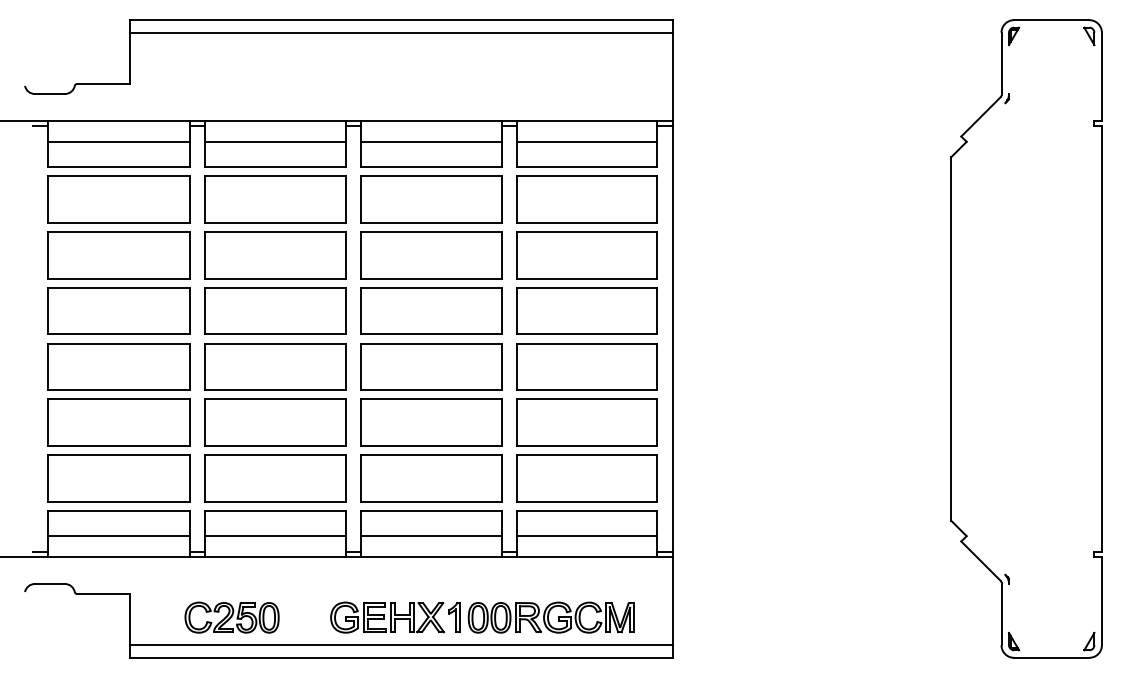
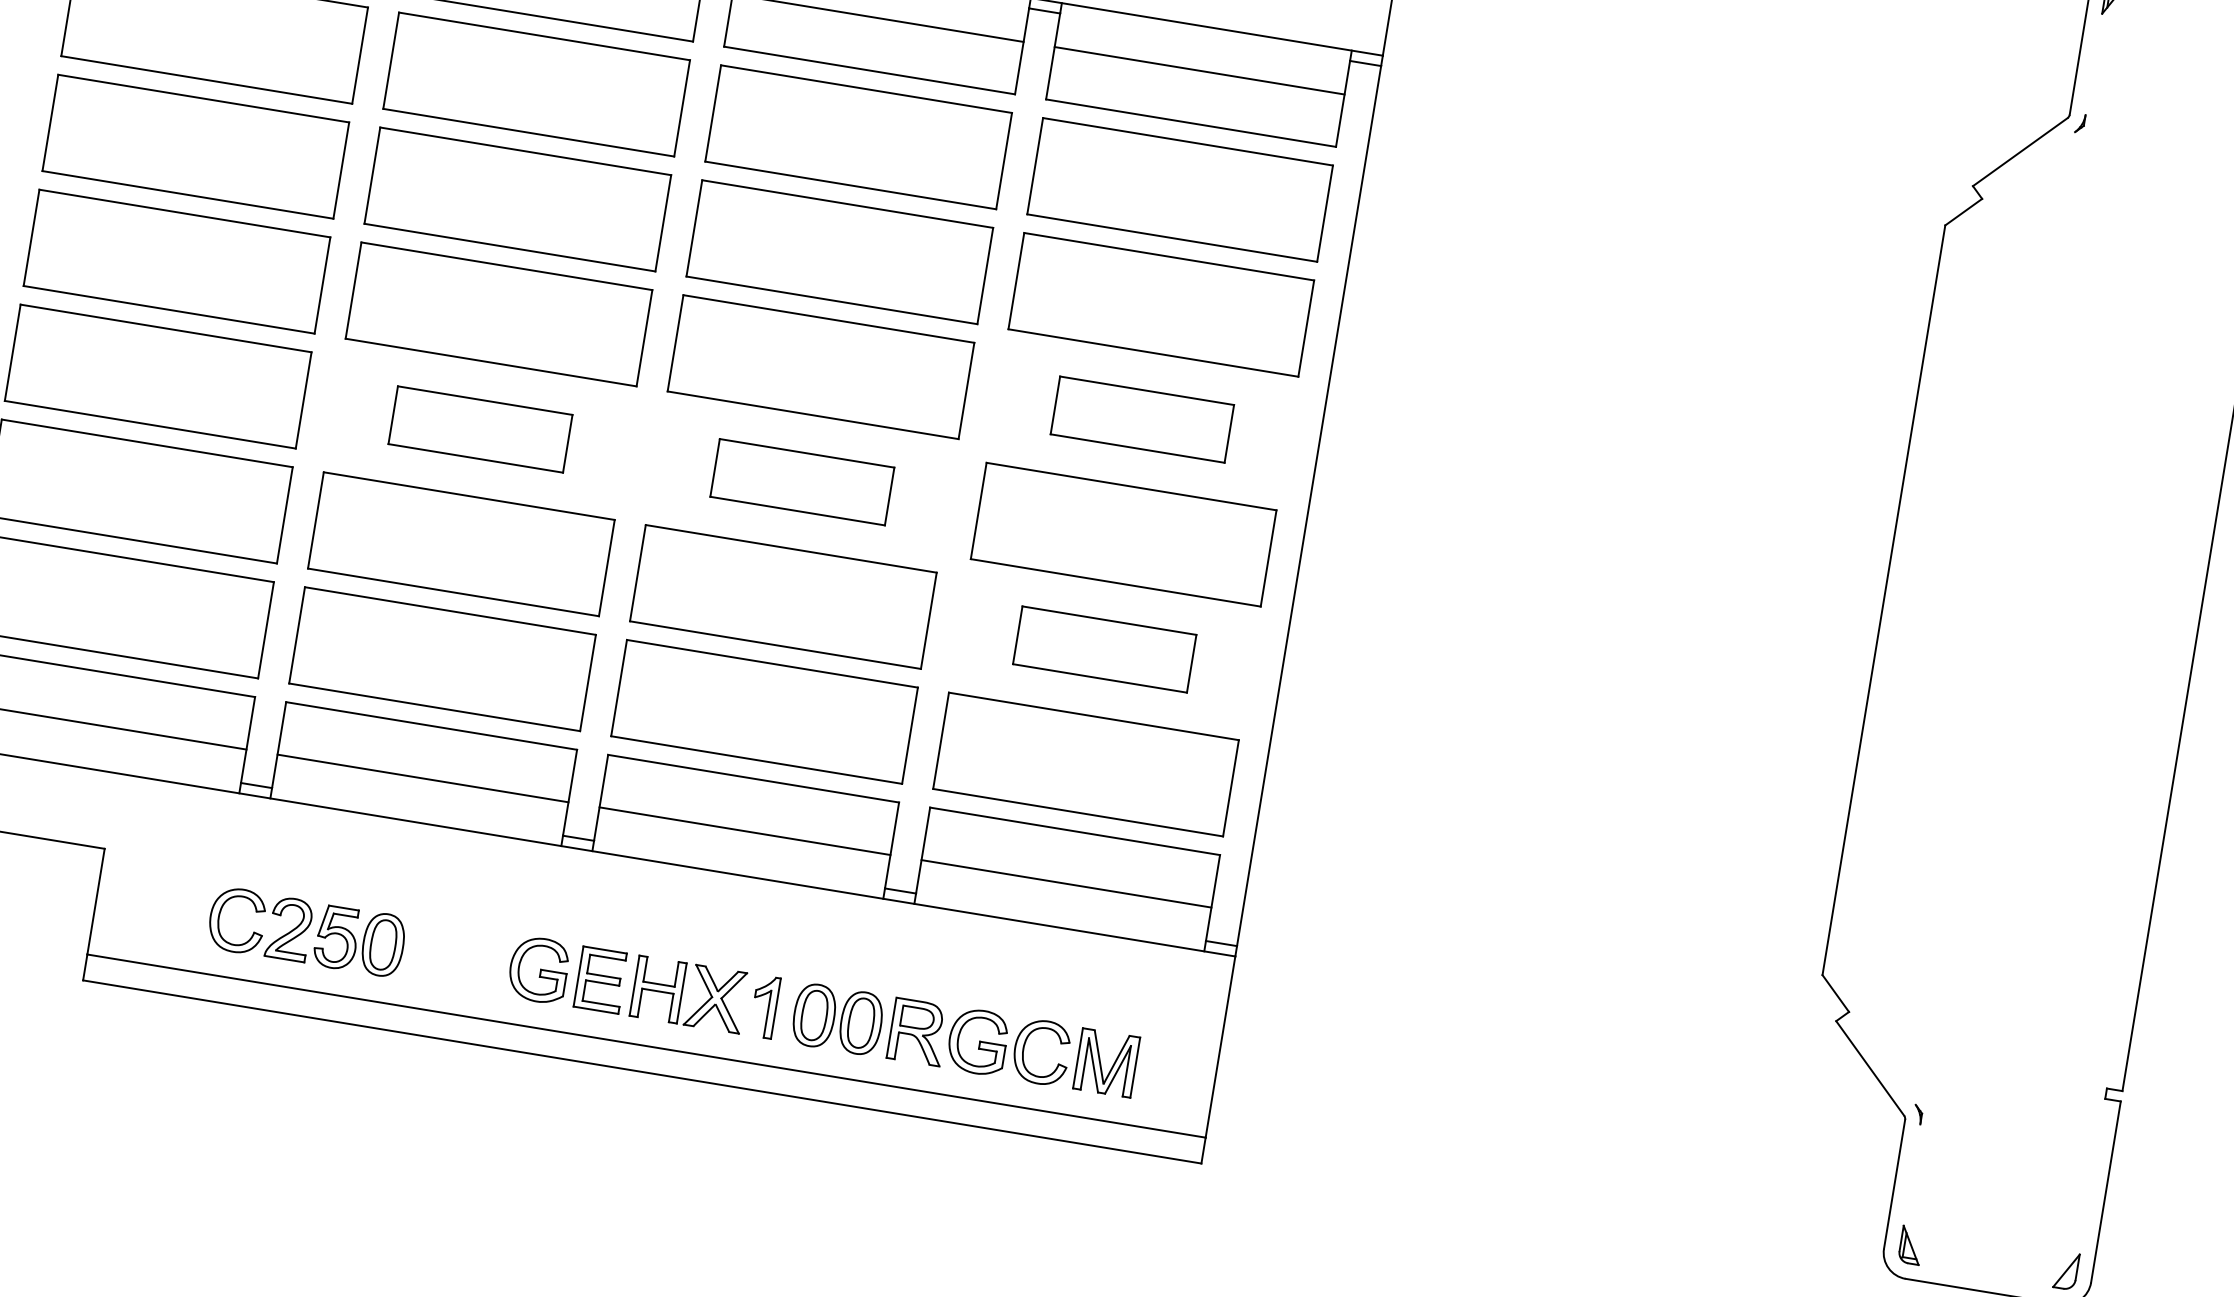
part: (586, 310) -> (1141, 418), size x0.6
part: (275, 366) -> (481, 428), size x0.6
part: (431, 366) -> (802, 481), size x0.6
part: (586, 422) -> (1103, 649), size x0.6

